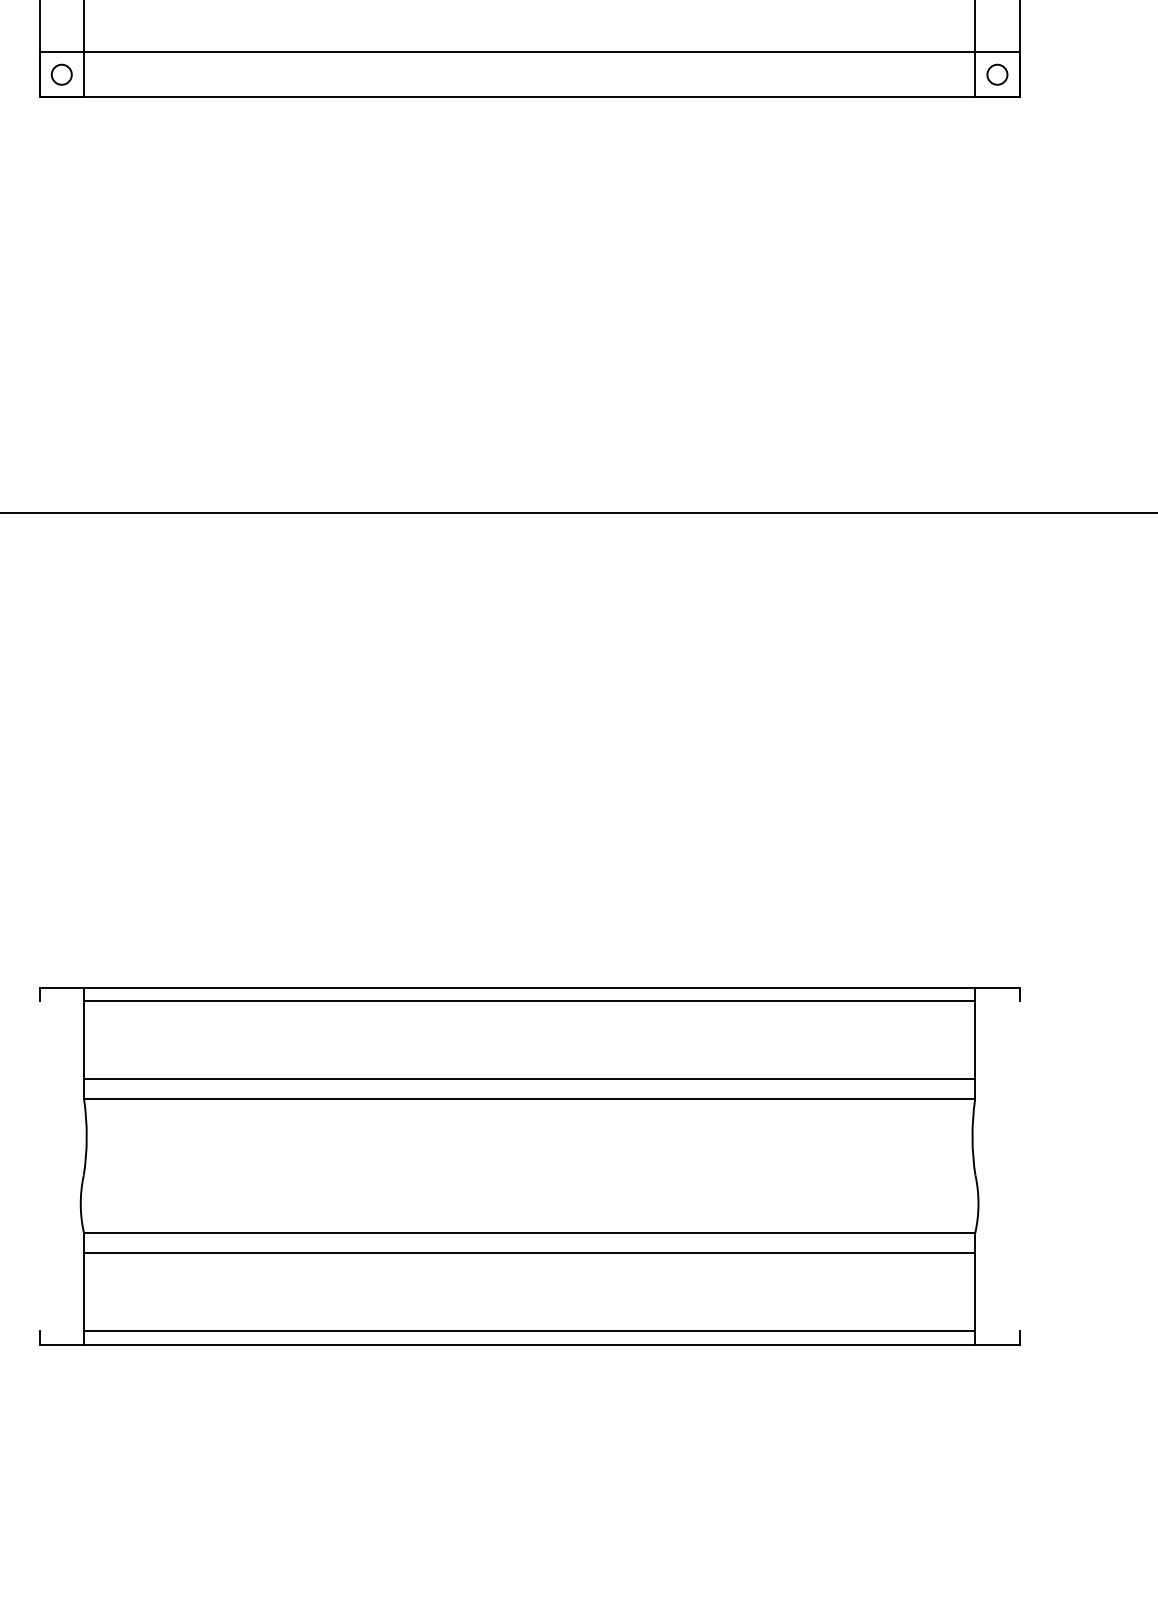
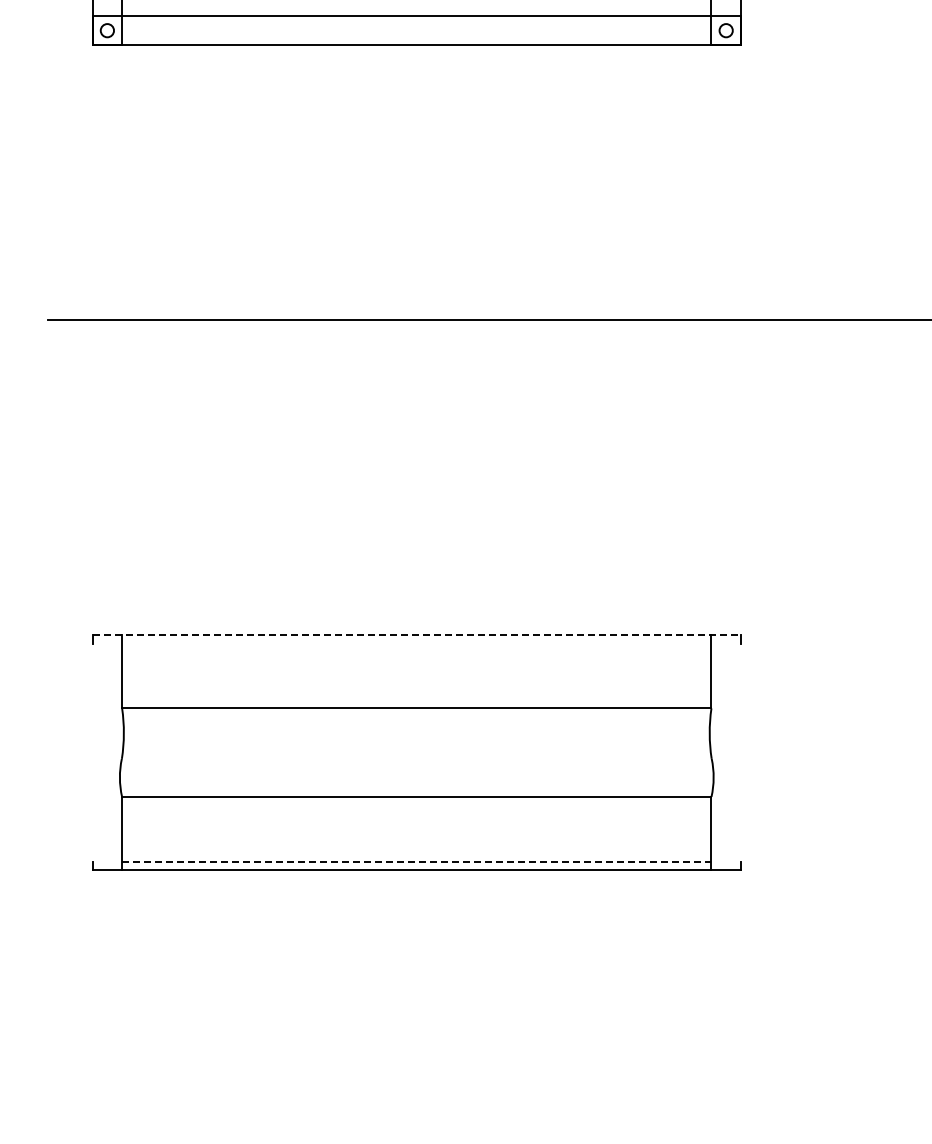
line: (530, 987) -> (417, 634), solid -> dashed
line: (529, 1001) -> (416, 643), removed
line: (529, 1079) -> (416, 695), removed
line: (529, 1253) -> (416, 810), removed
line: (529, 1330) -> (416, 861), solid -> dashed

